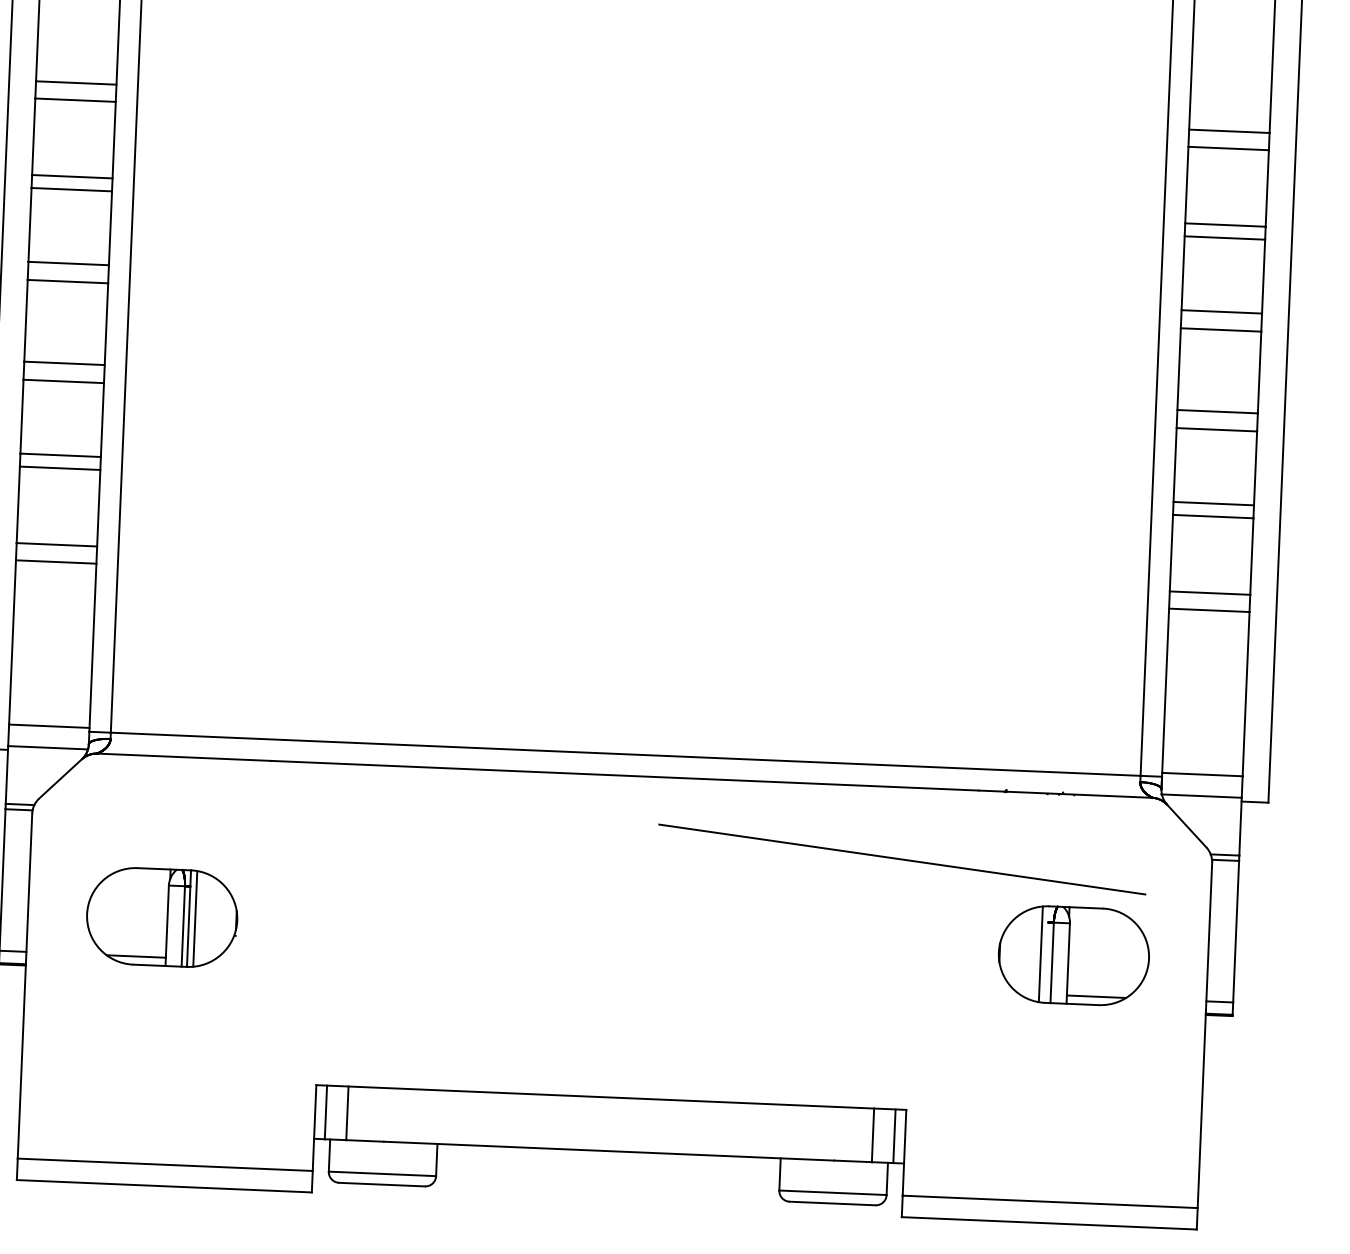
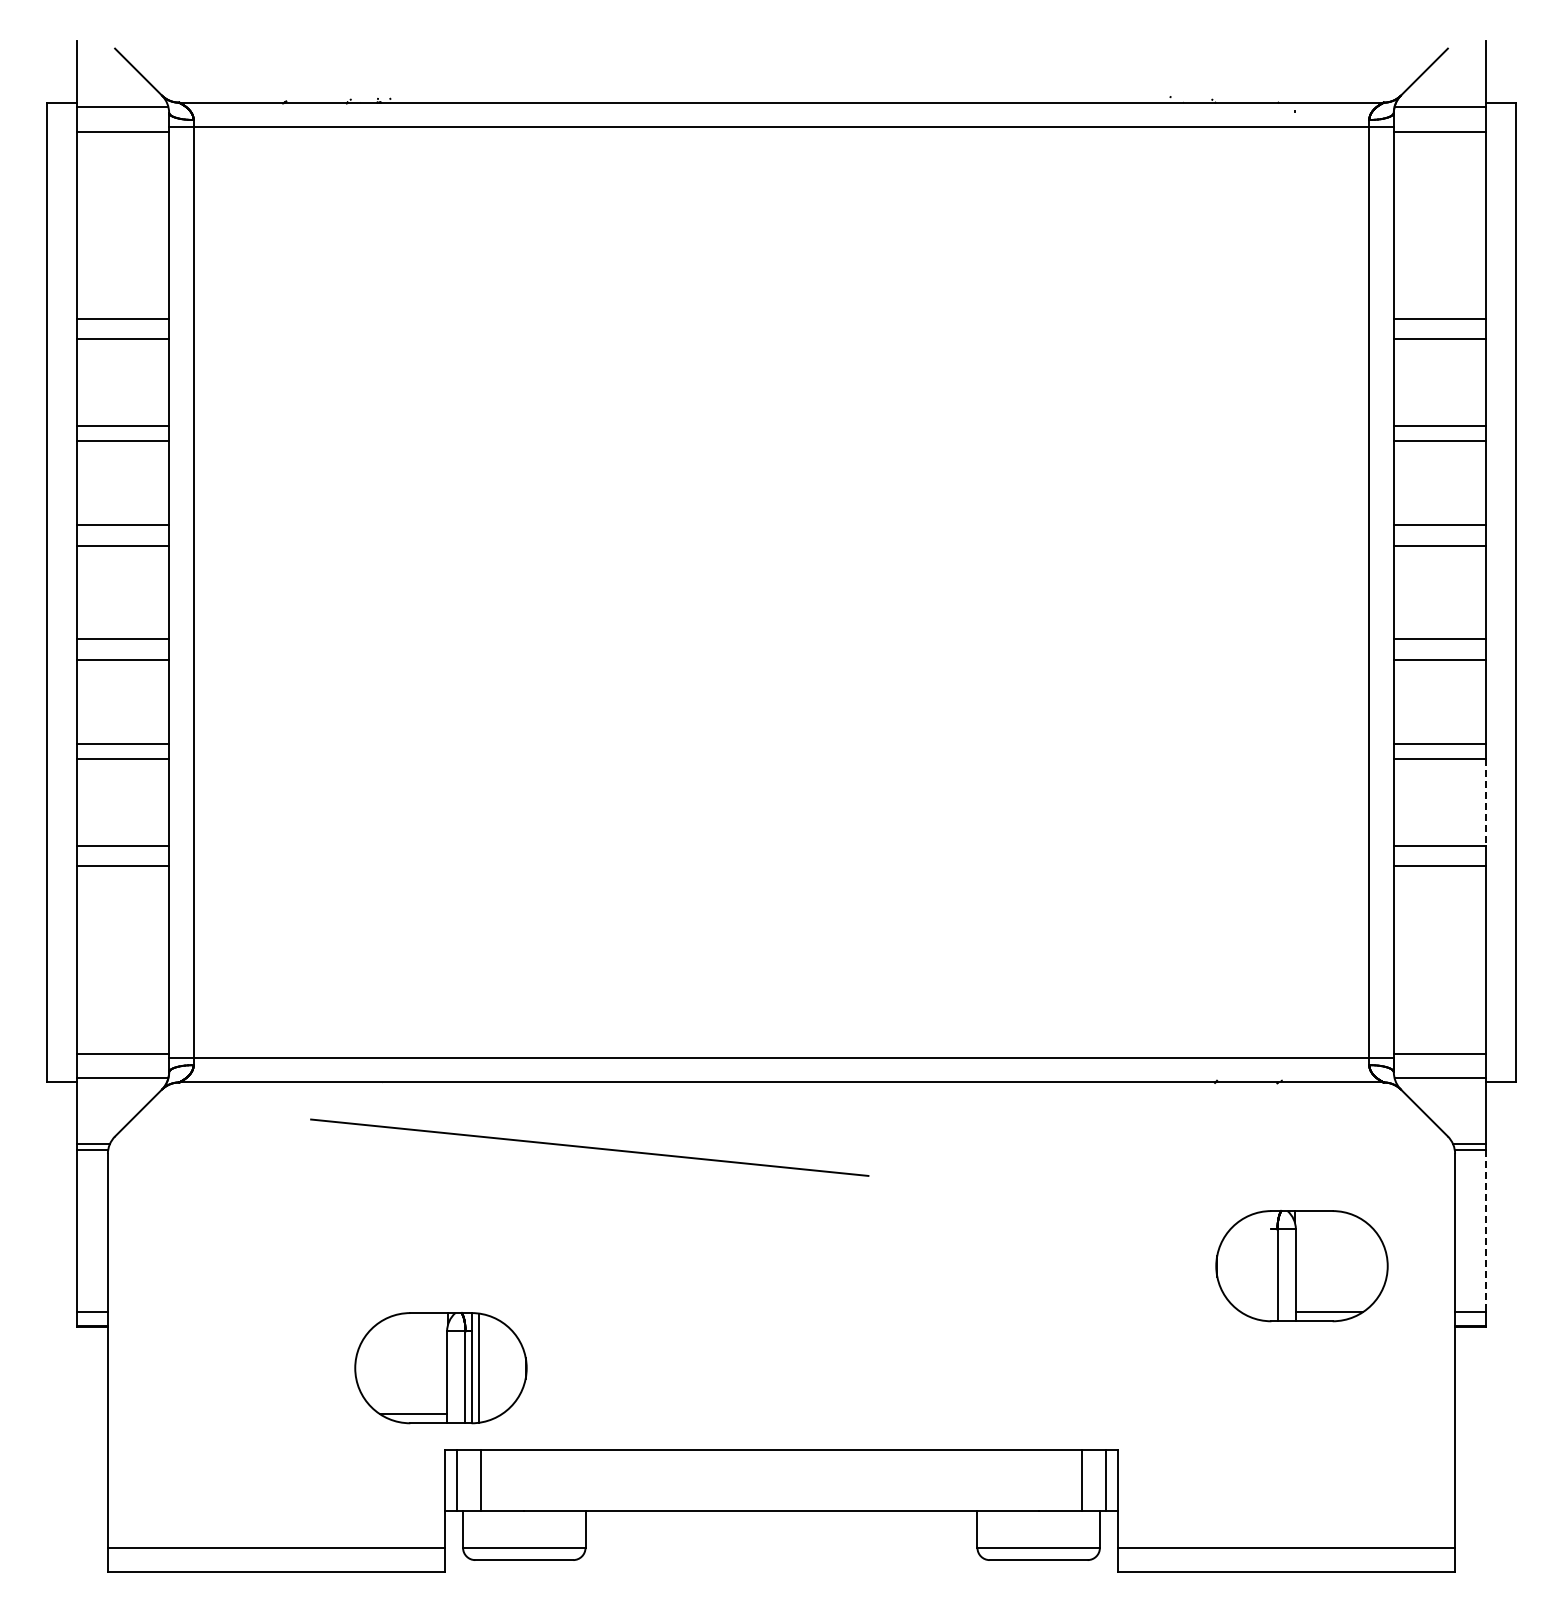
line: (1251, 556) -> (1485, 802), solid -> dashed
line: (902, 859) -> (589, 1147), moved
part: (161, 917) -> (440, 1368), moved
line: (1235, 932) -> (1485, 1231), solid -> dashed
line: (1041, 953) -> (1264, 1265), removed

